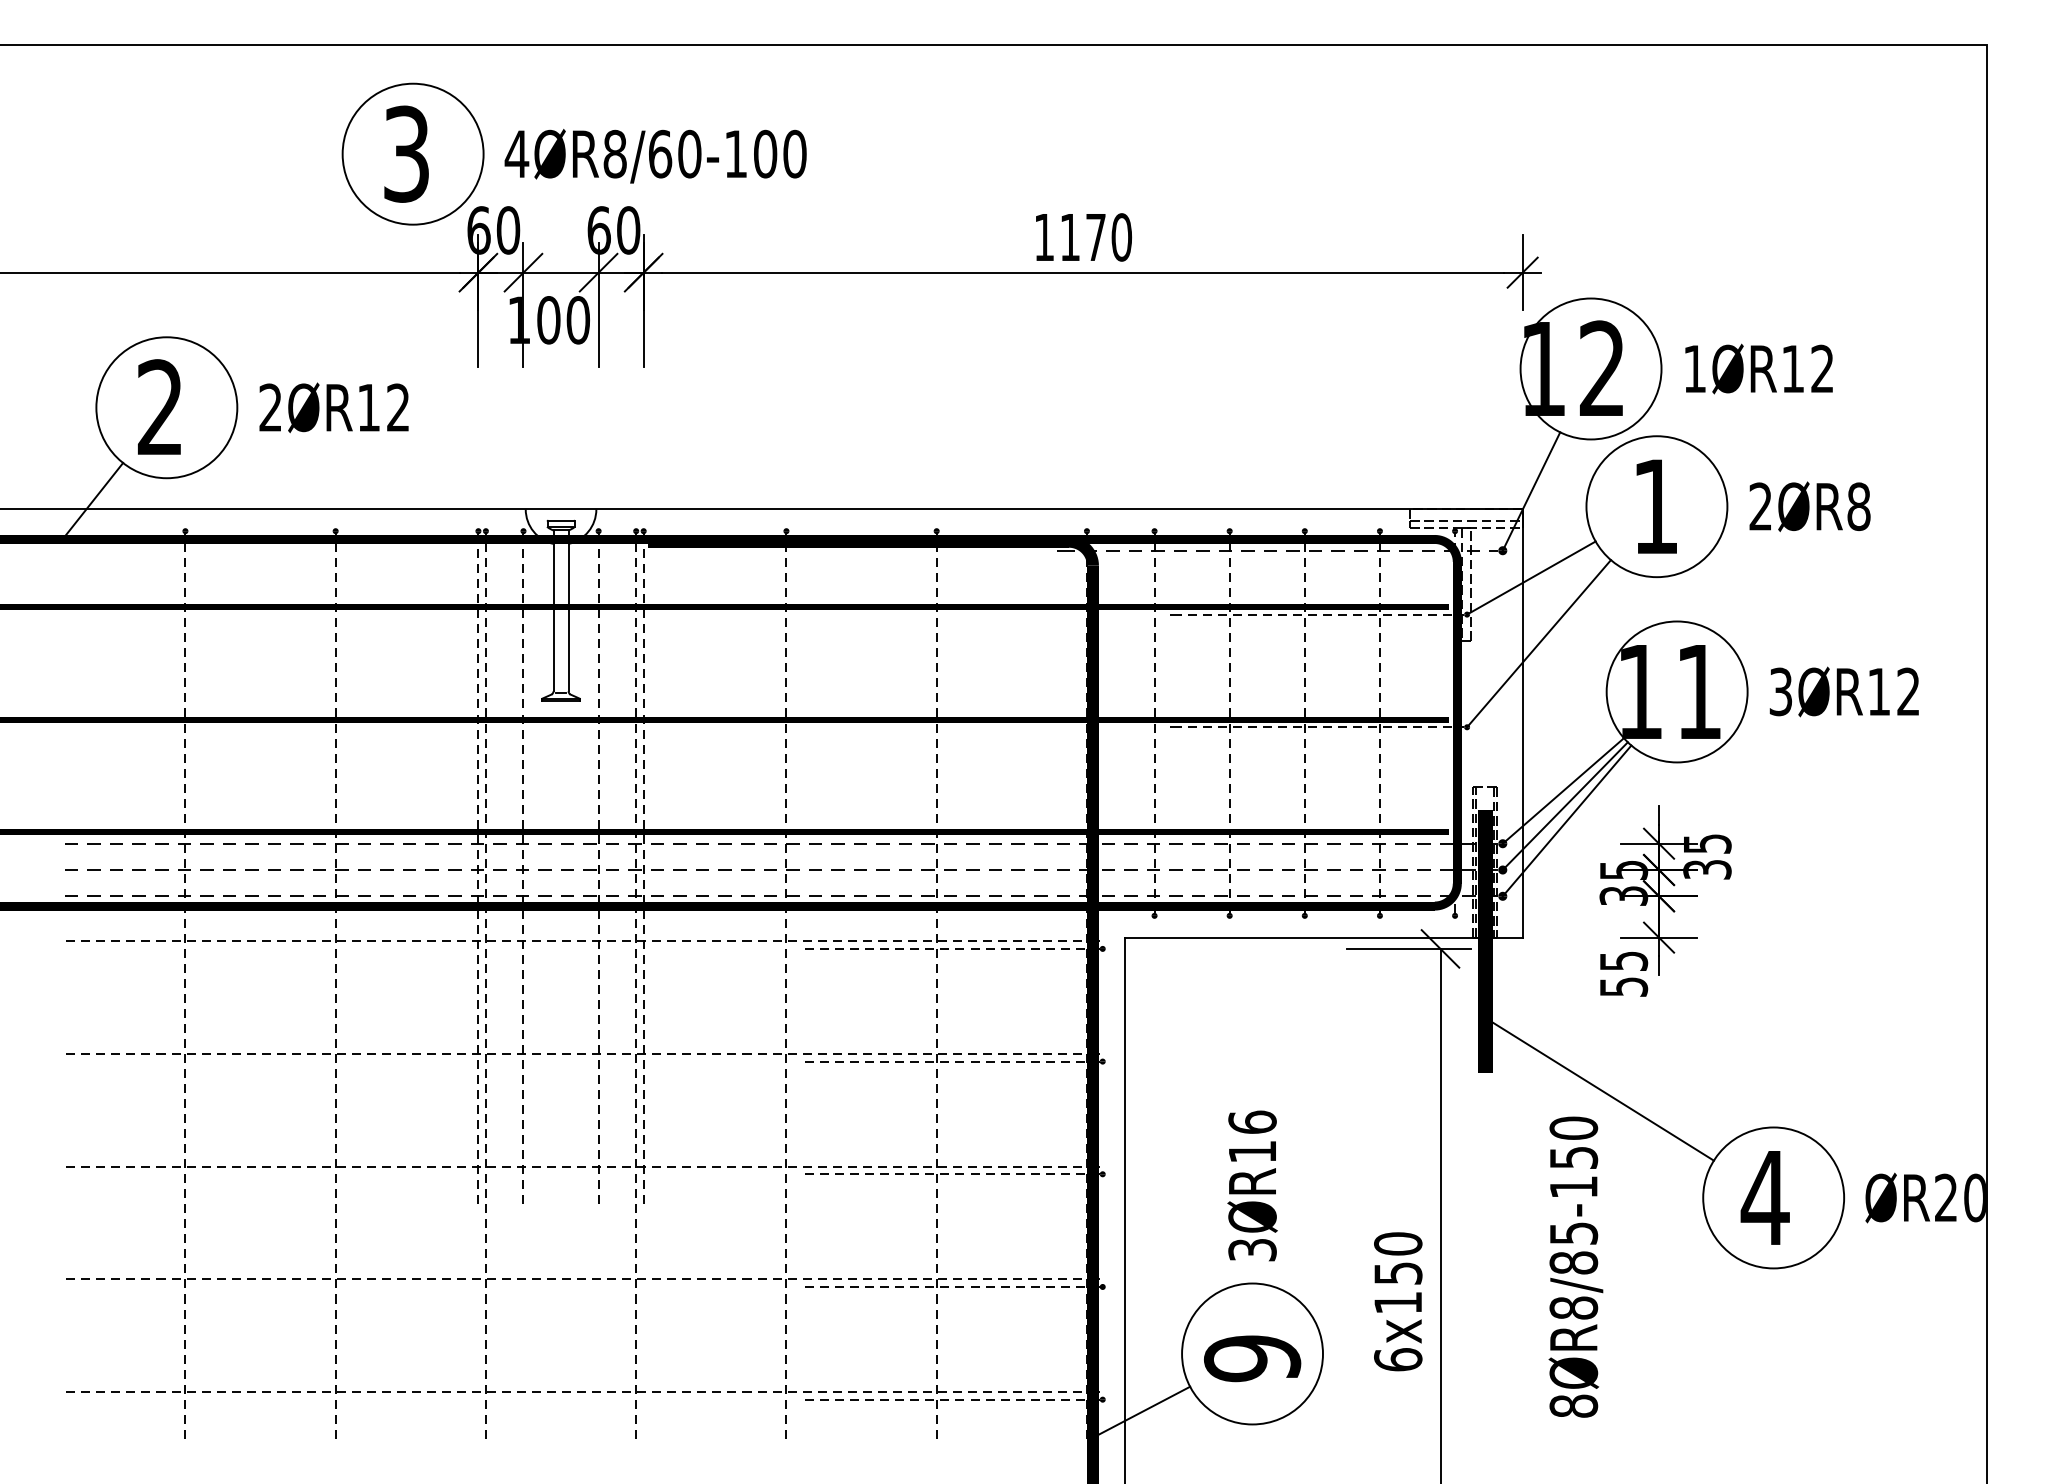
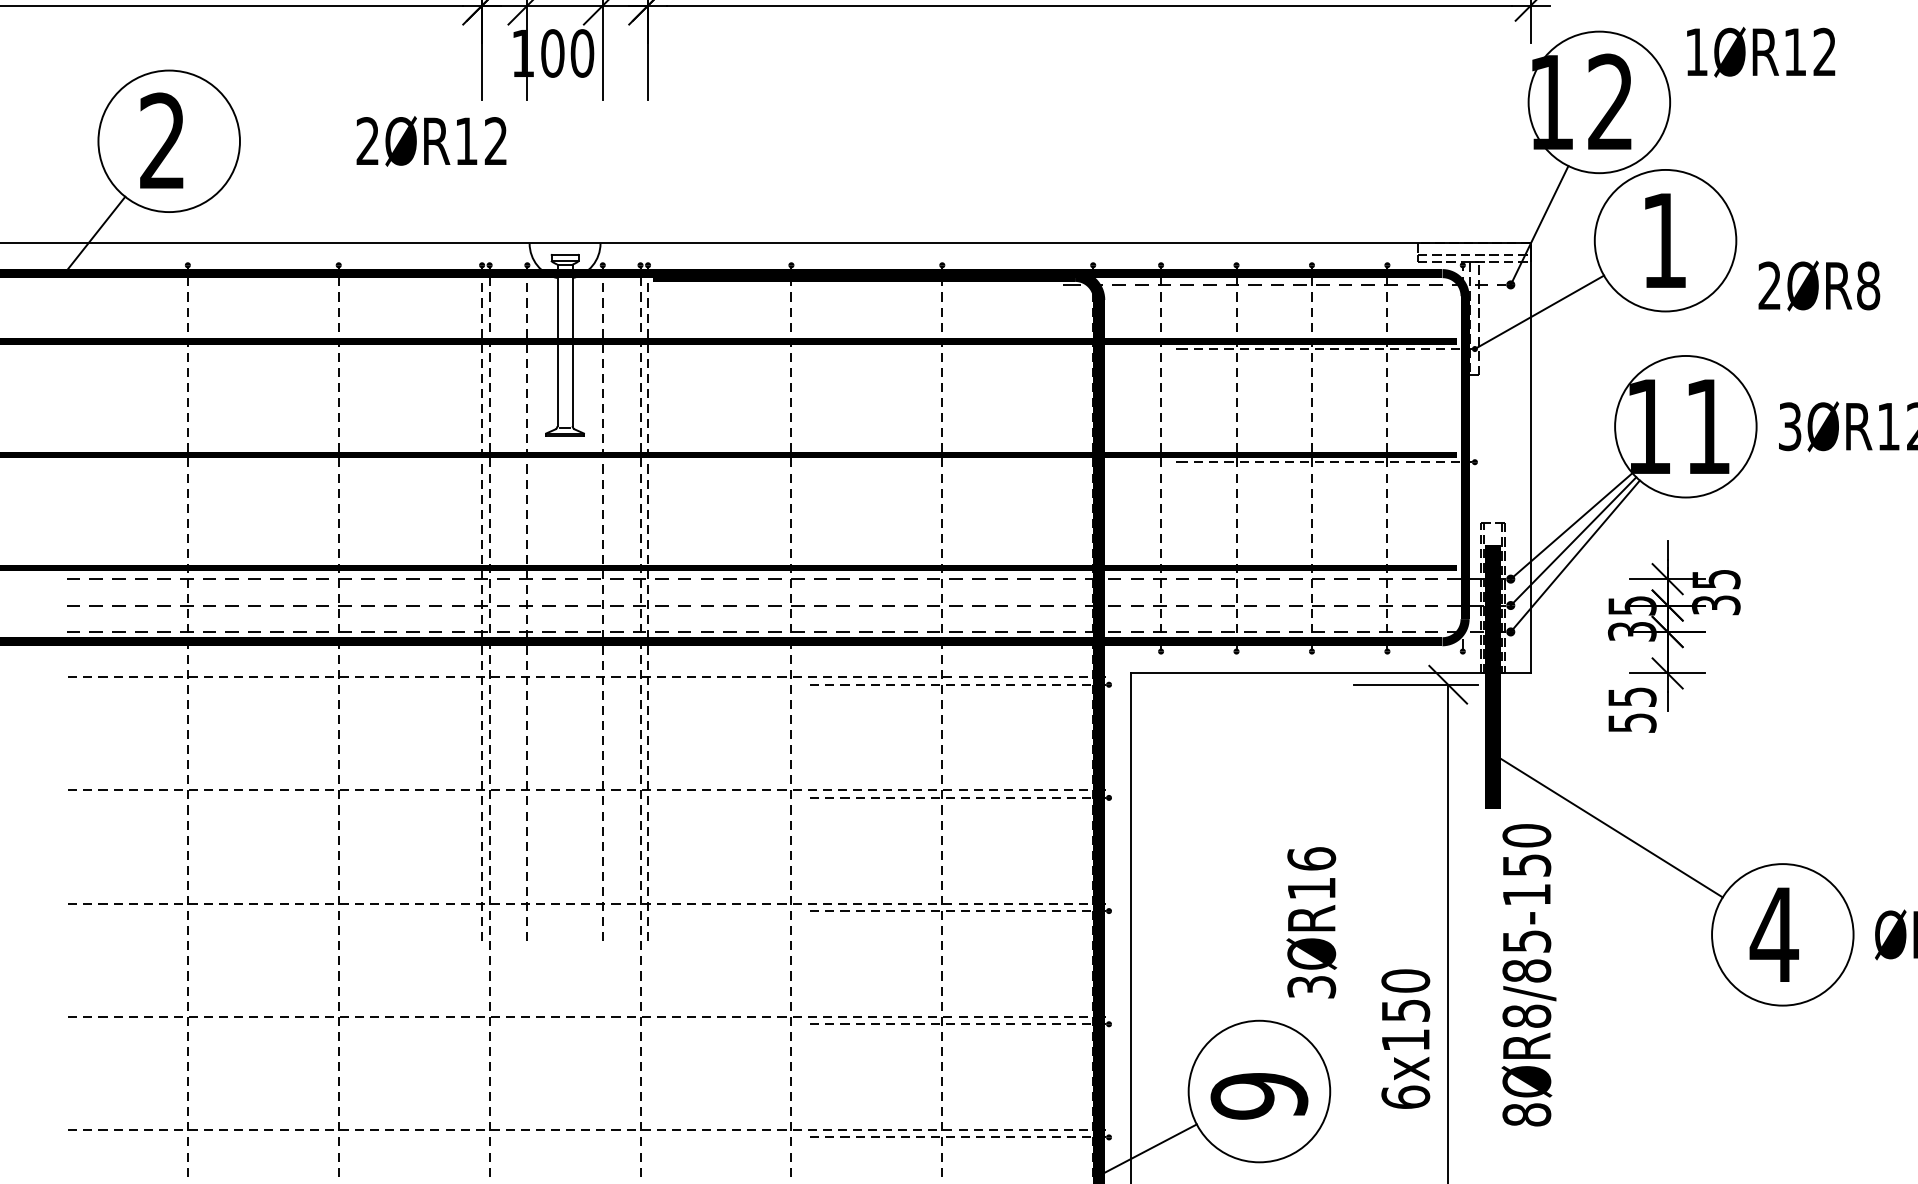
text: (1758, 368) -> (1760, 51), moved
text: (333, 407) -> (430, 141), moved
text: (1809, 506) -> (1818, 285), moved
line: (1538, 643) -> (1546, 378), removed
text: (1252, 1185) -> (1311, 922), moved
text: (1575, 1266) -> (1528, 974), moved

